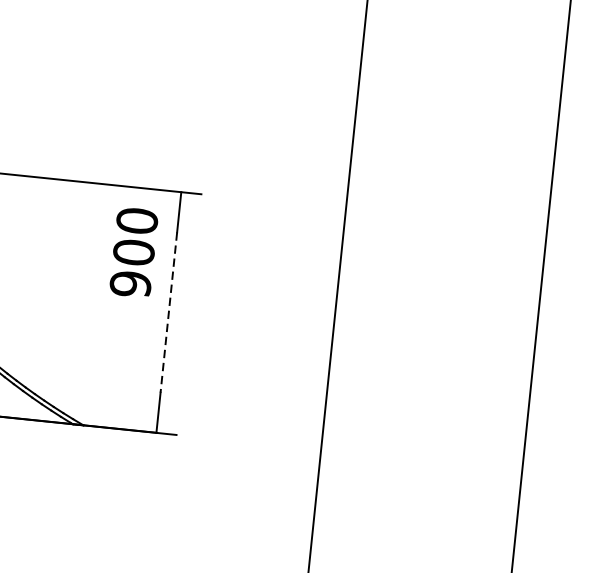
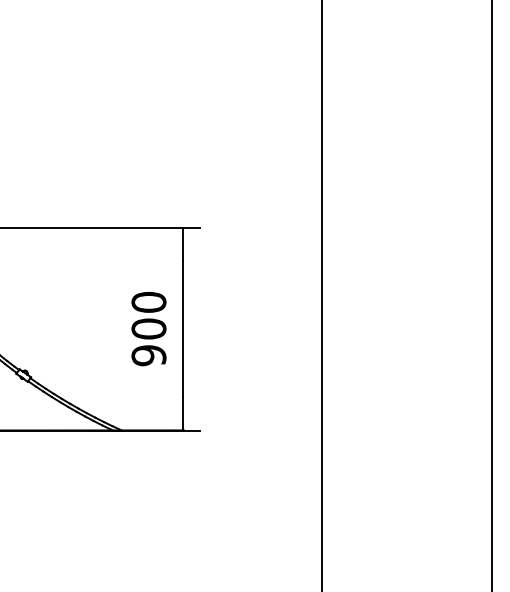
text: (133, 251) -> (148, 328), moved
line: (169, 313) -> (183, 329), dashed -> solid

